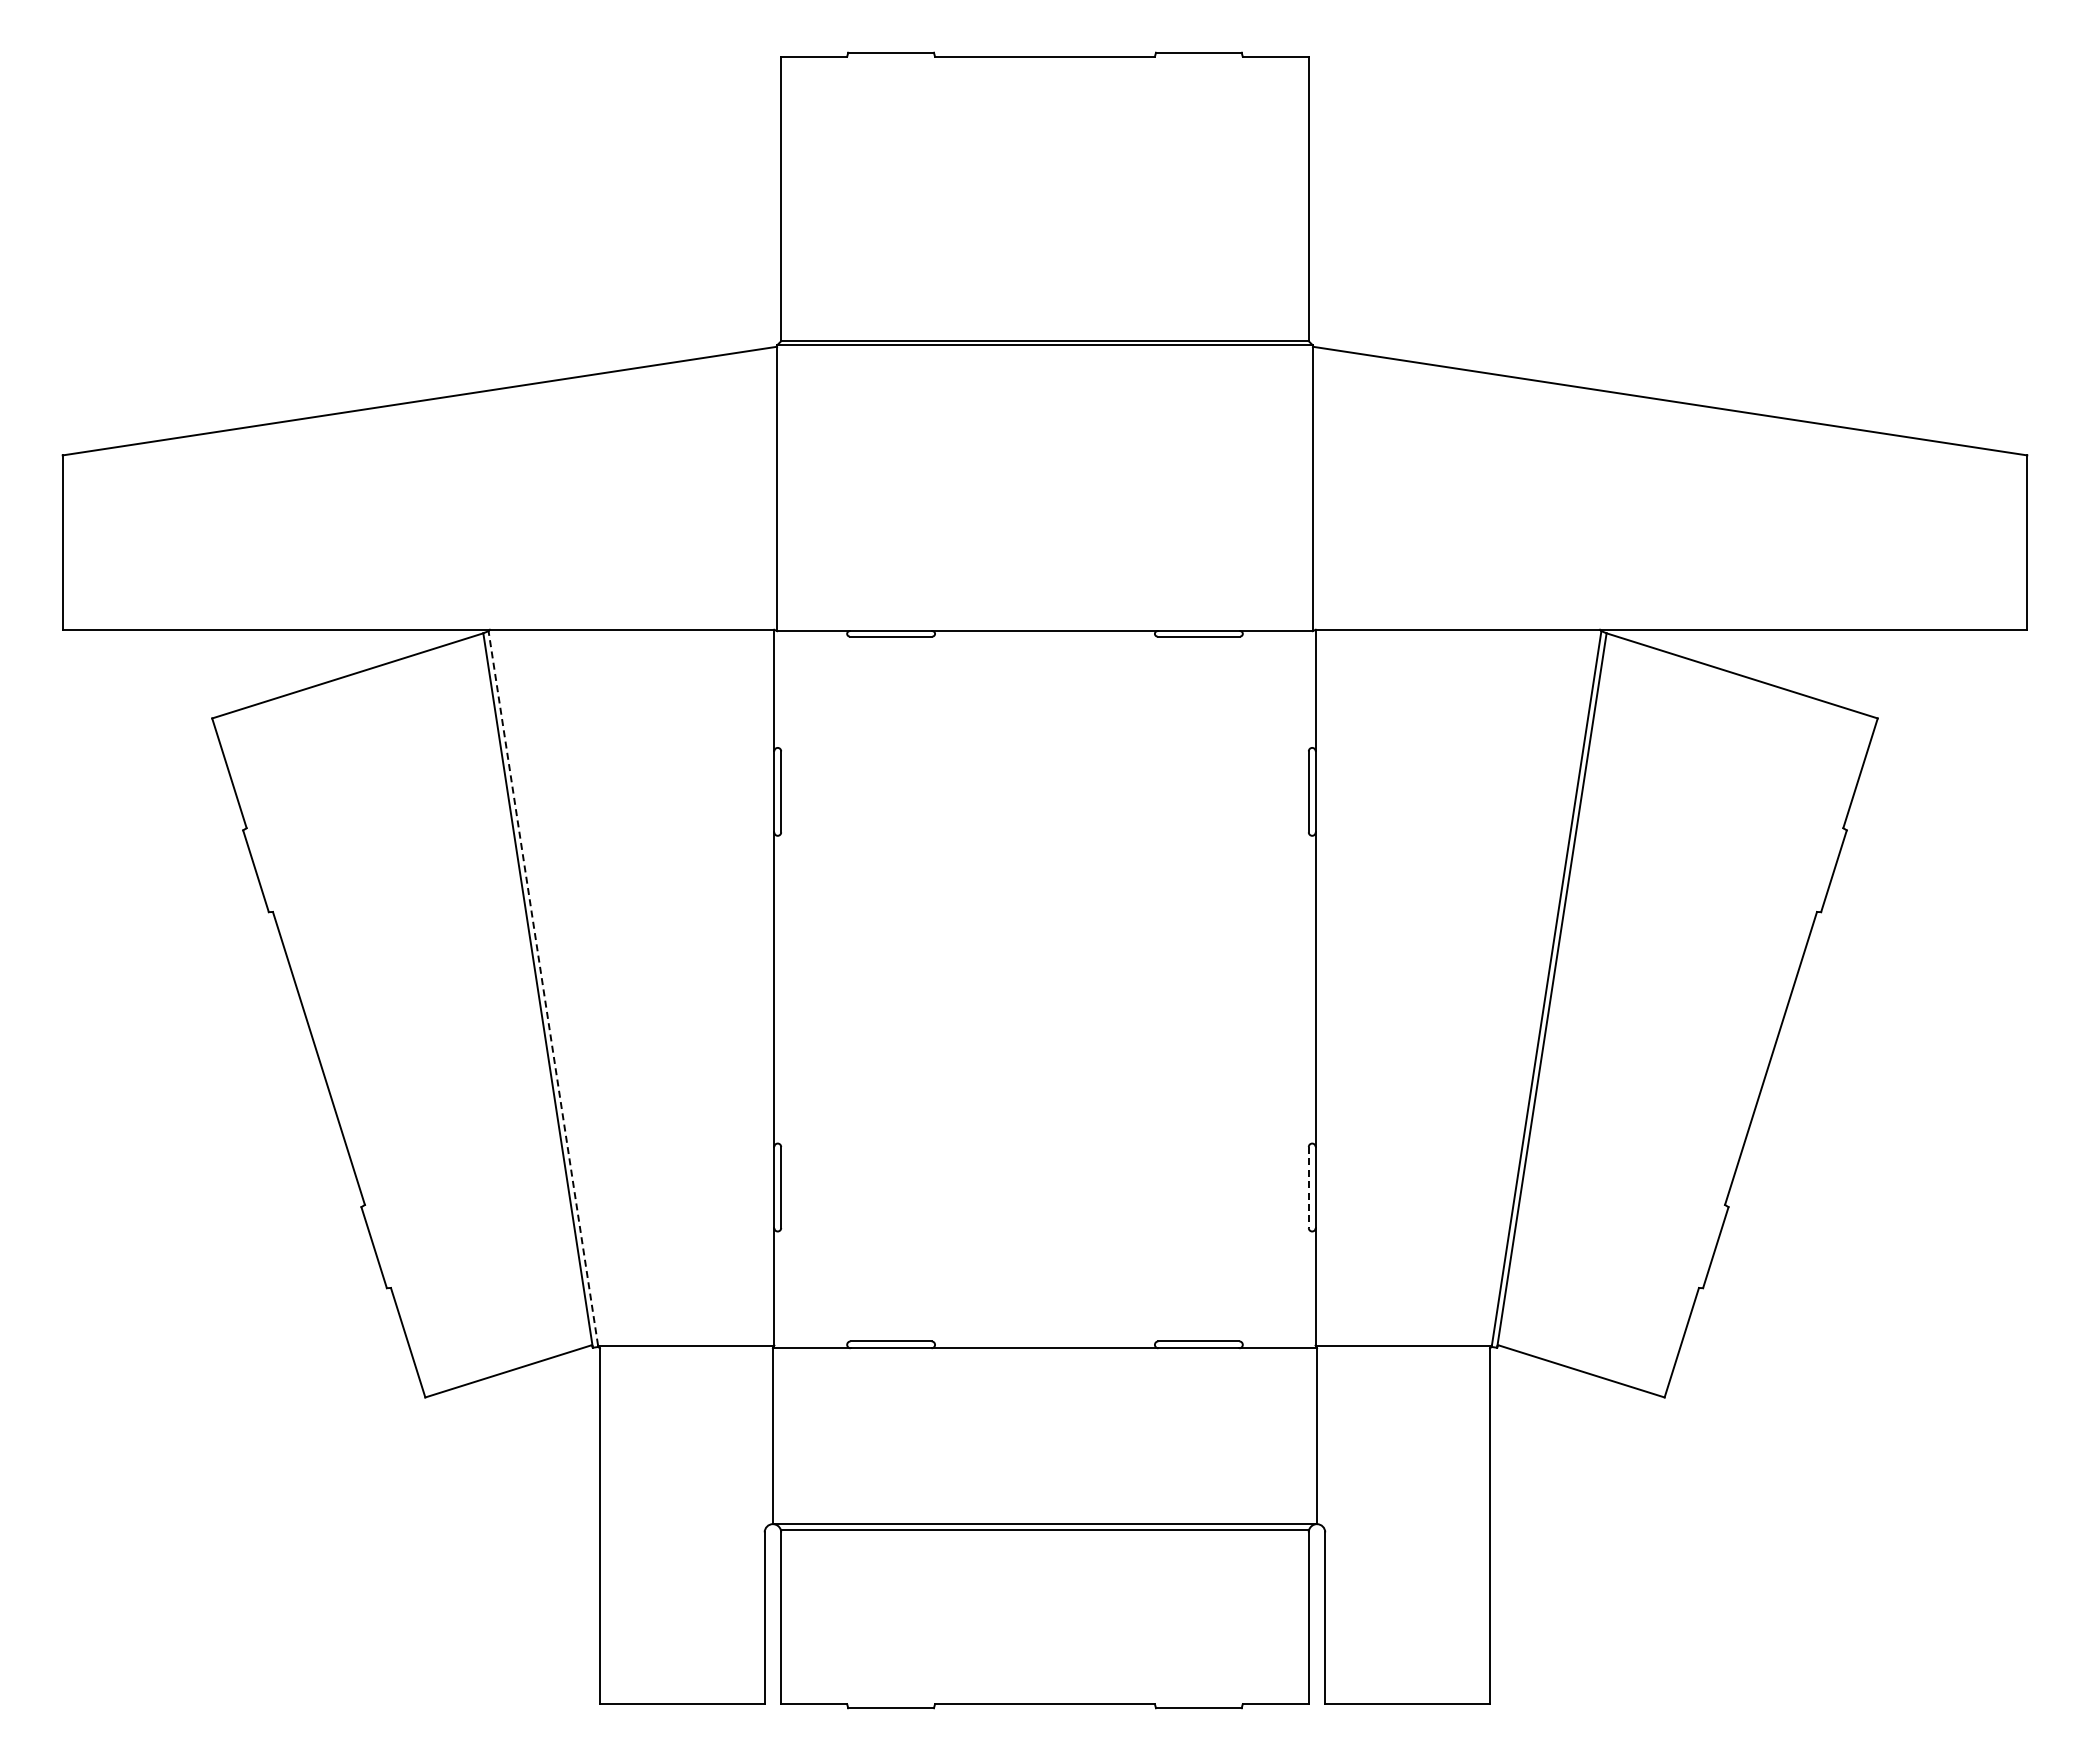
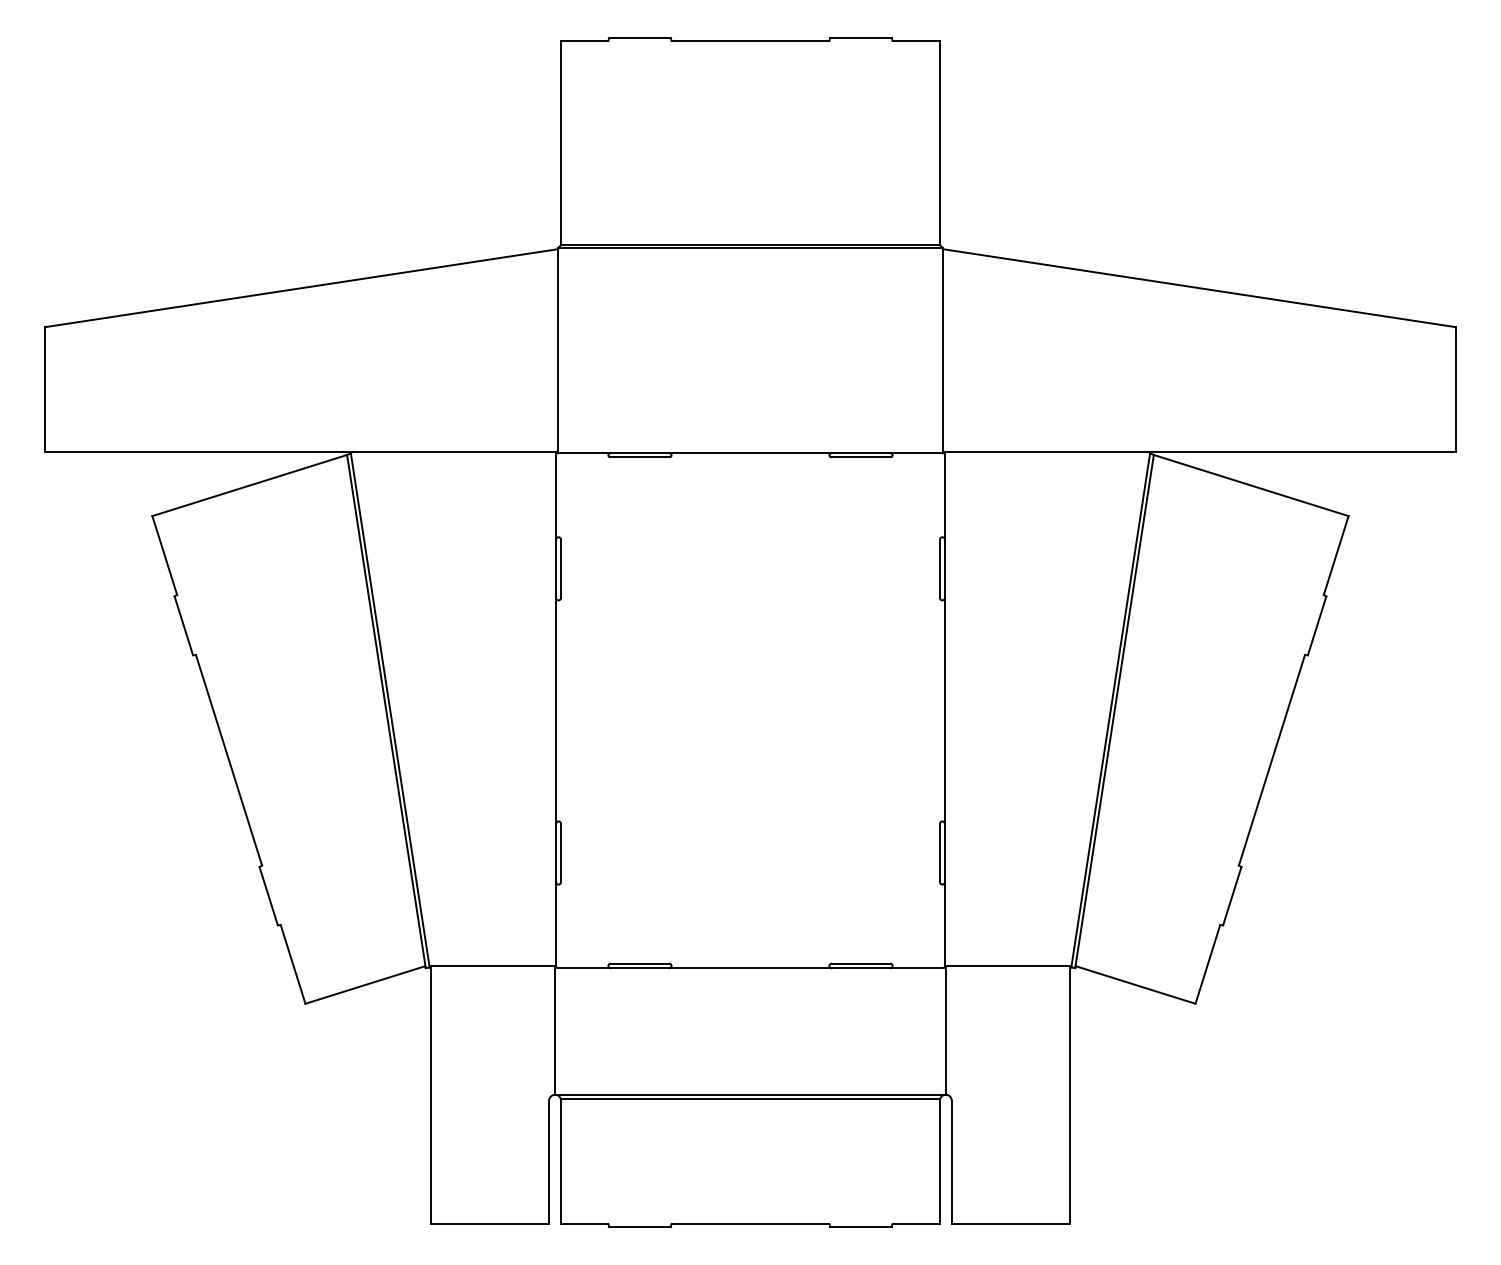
line: (543, 987) -> (390, 709), dashed -> solid
line: (1308, 1187) -> (939, 852), dashed -> solid

